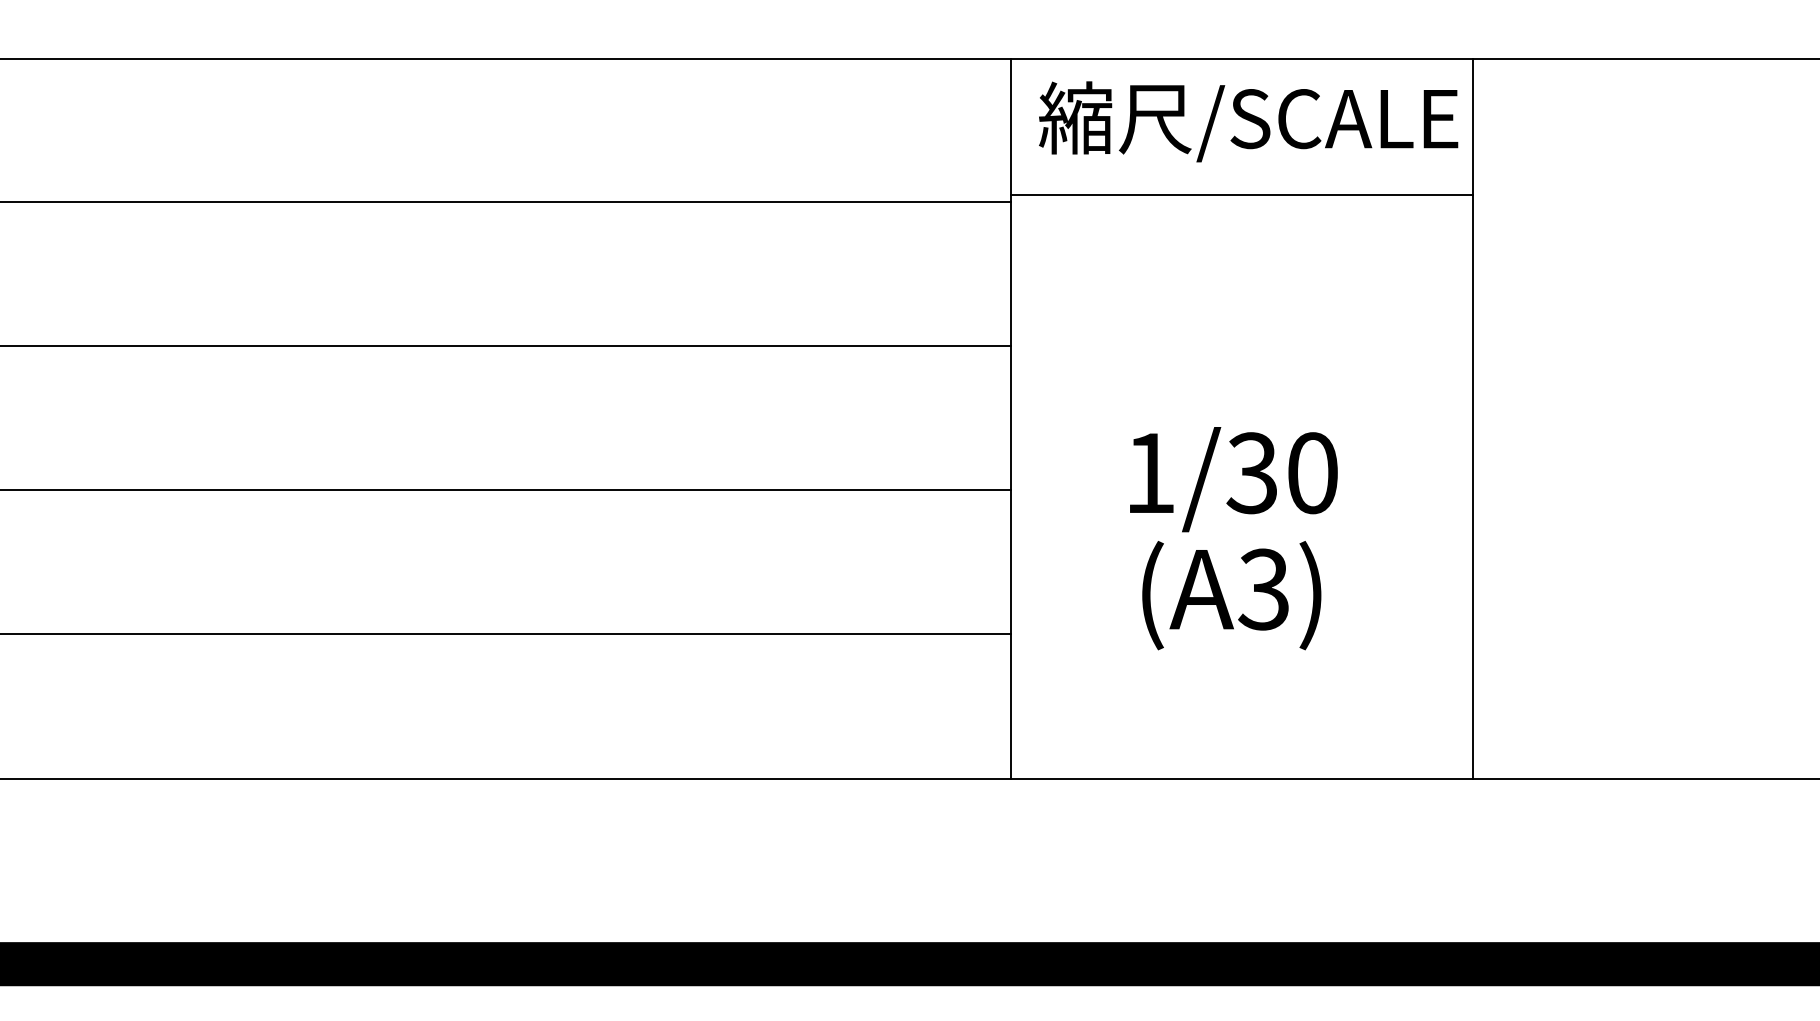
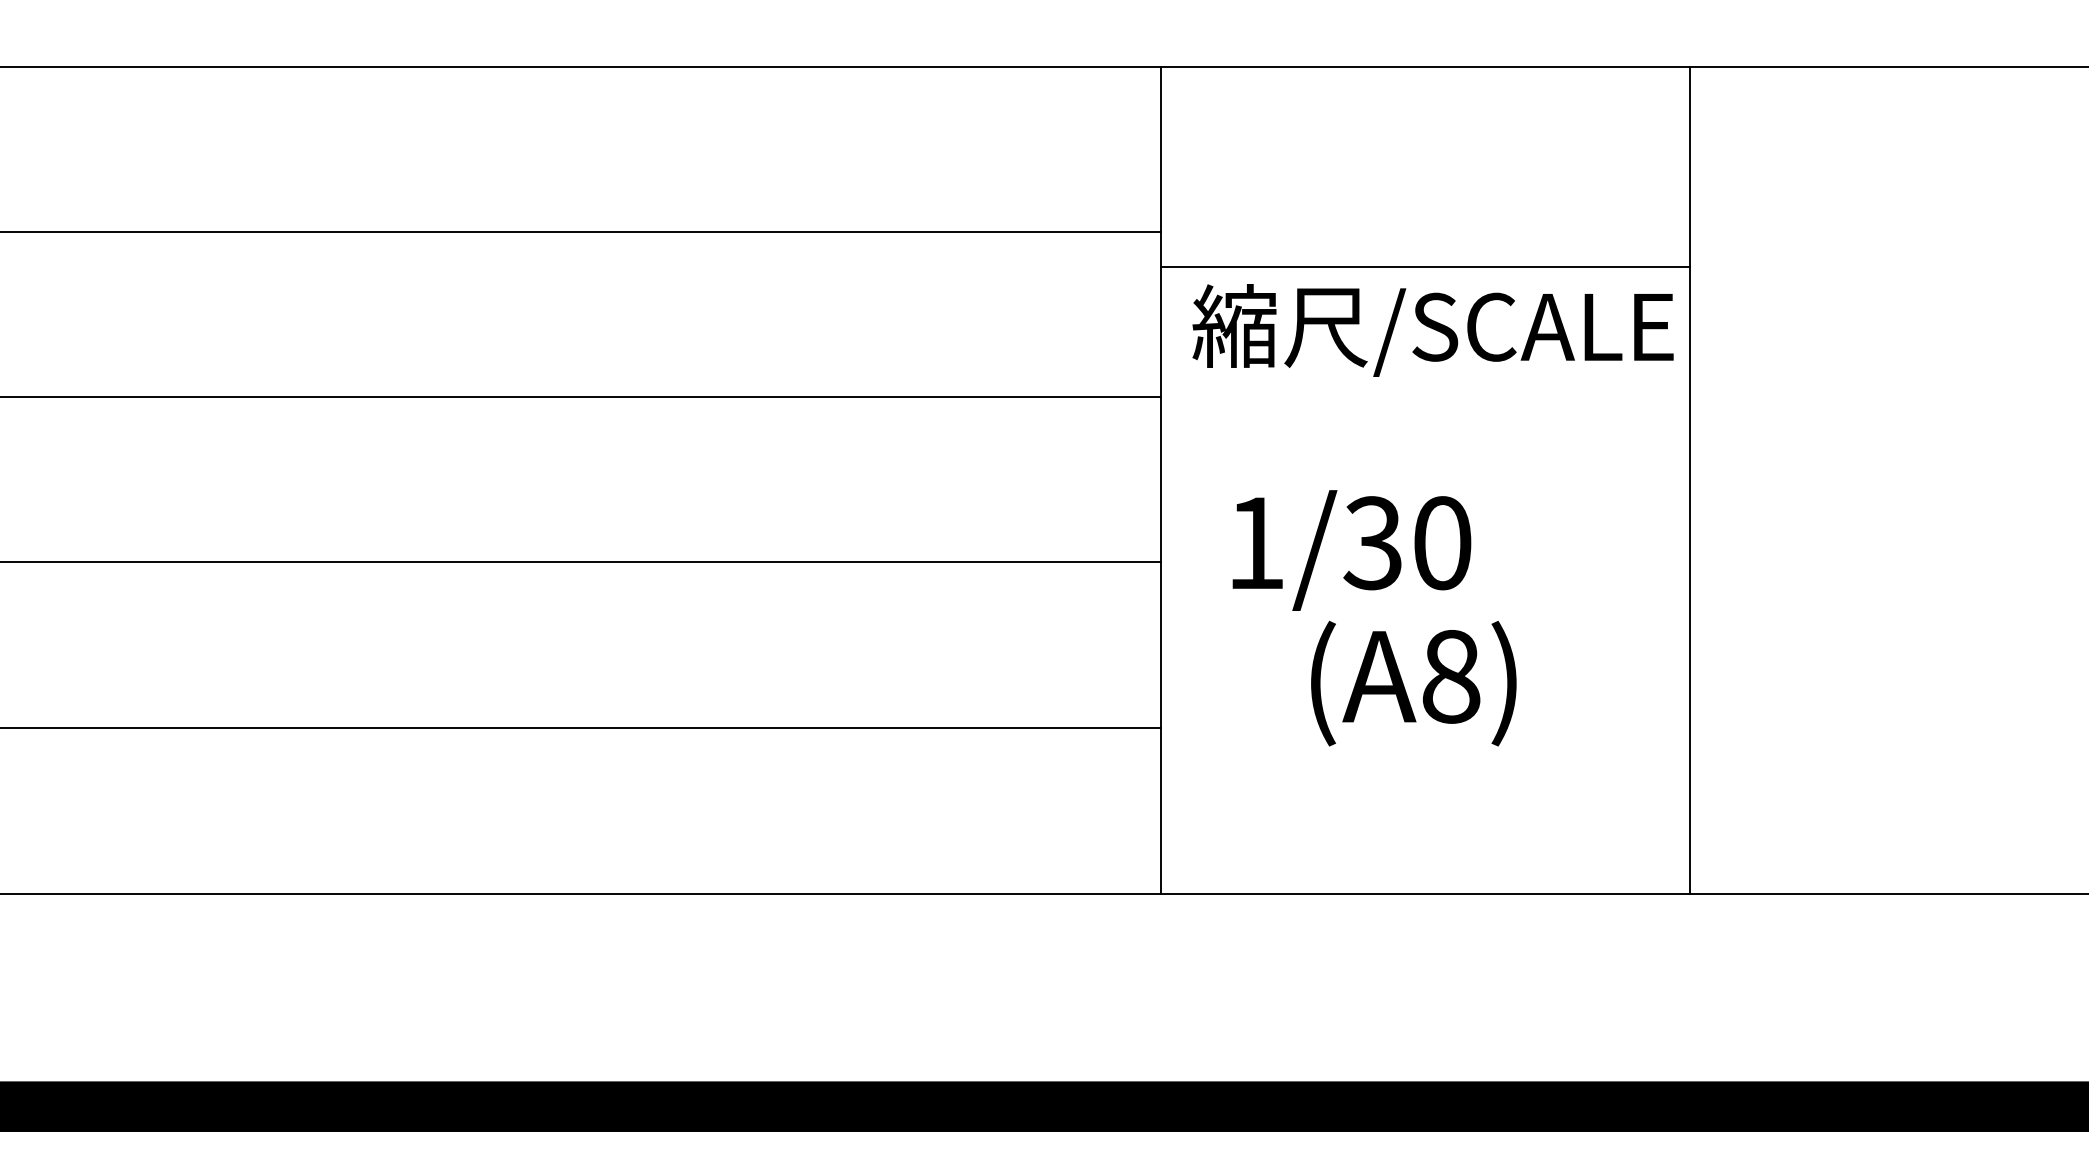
text: (1248, 121) -> (1432, 330), moved
line: (1241, 194) -> (1424, 266), moved
text: (1233, 479) -> (1351, 550), moved
text: (1263, 589) -> (1450, 676), (A3) -> (A8)

